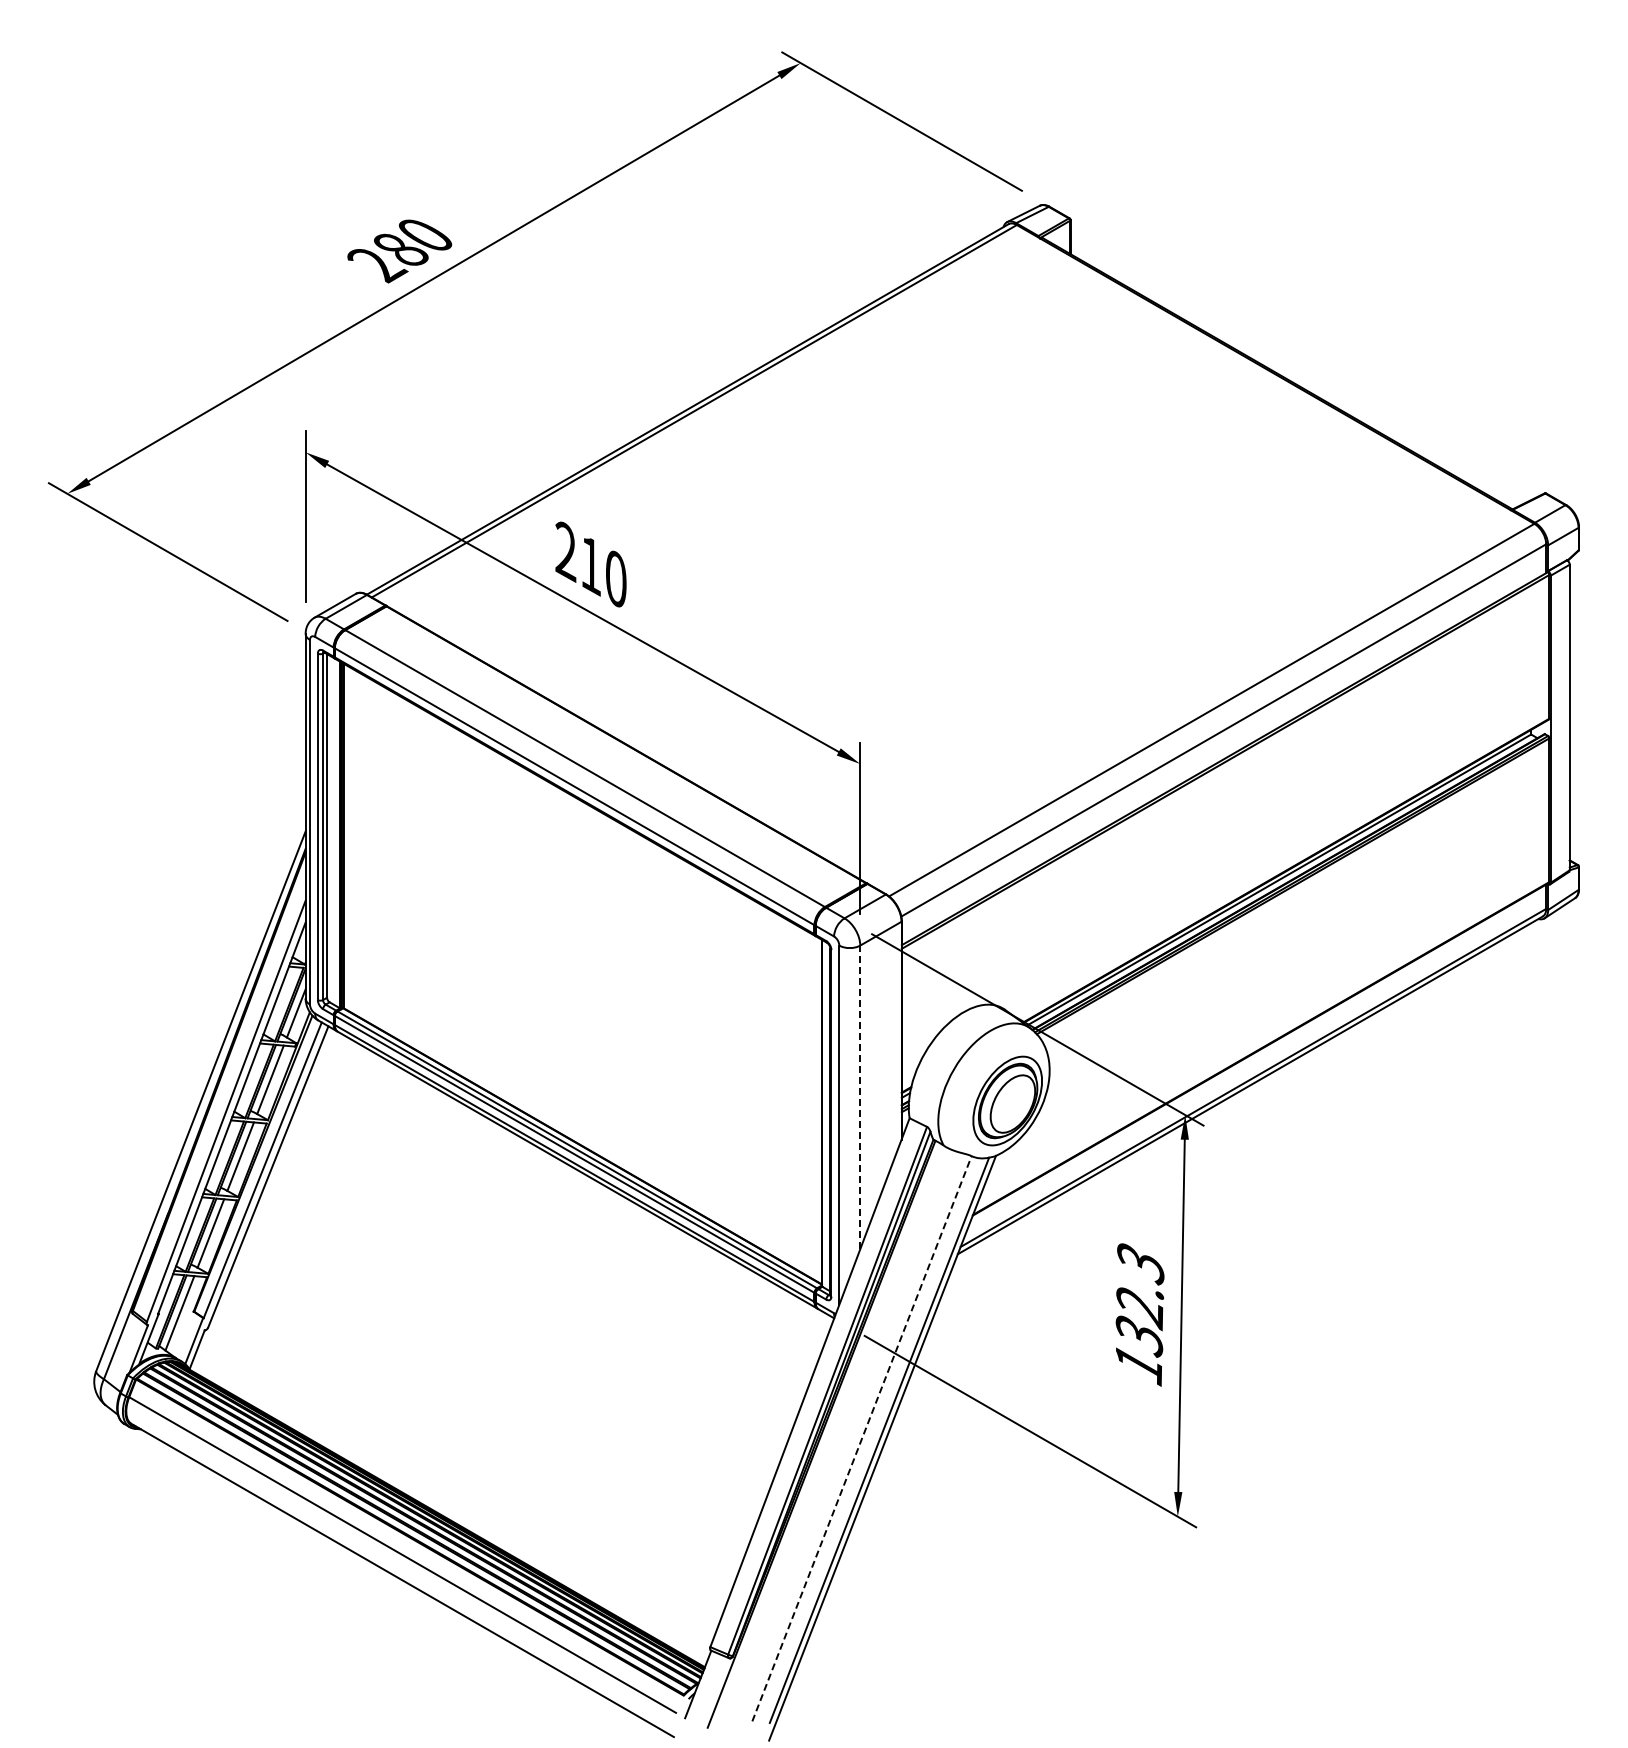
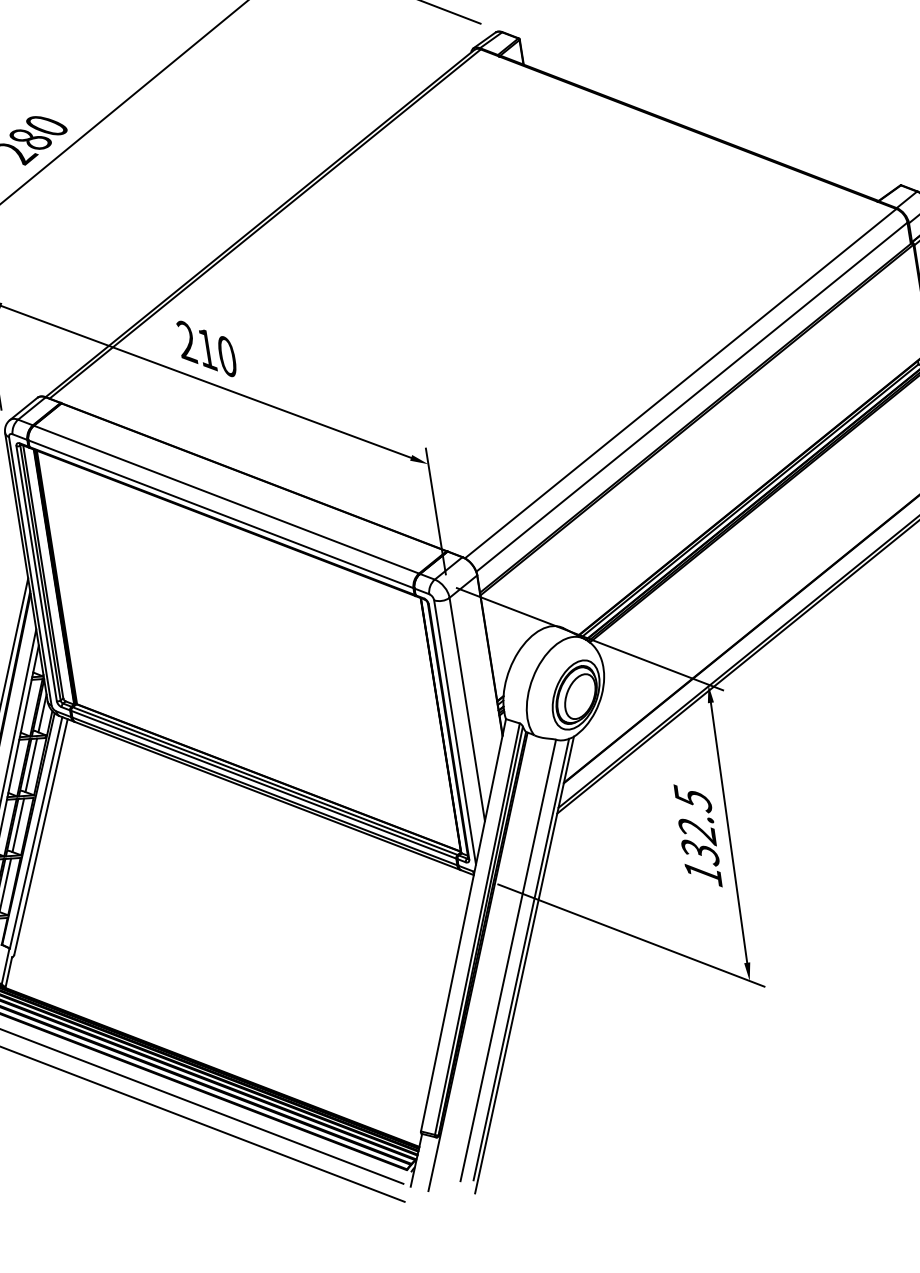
line: (860, 1097) -> (467, 709), dashed -> solid
text: (1140, 1262) -> (692, 798), 132.3 -> 132.5
line: (862, 1438) -> (508, 960), dashed -> solid

